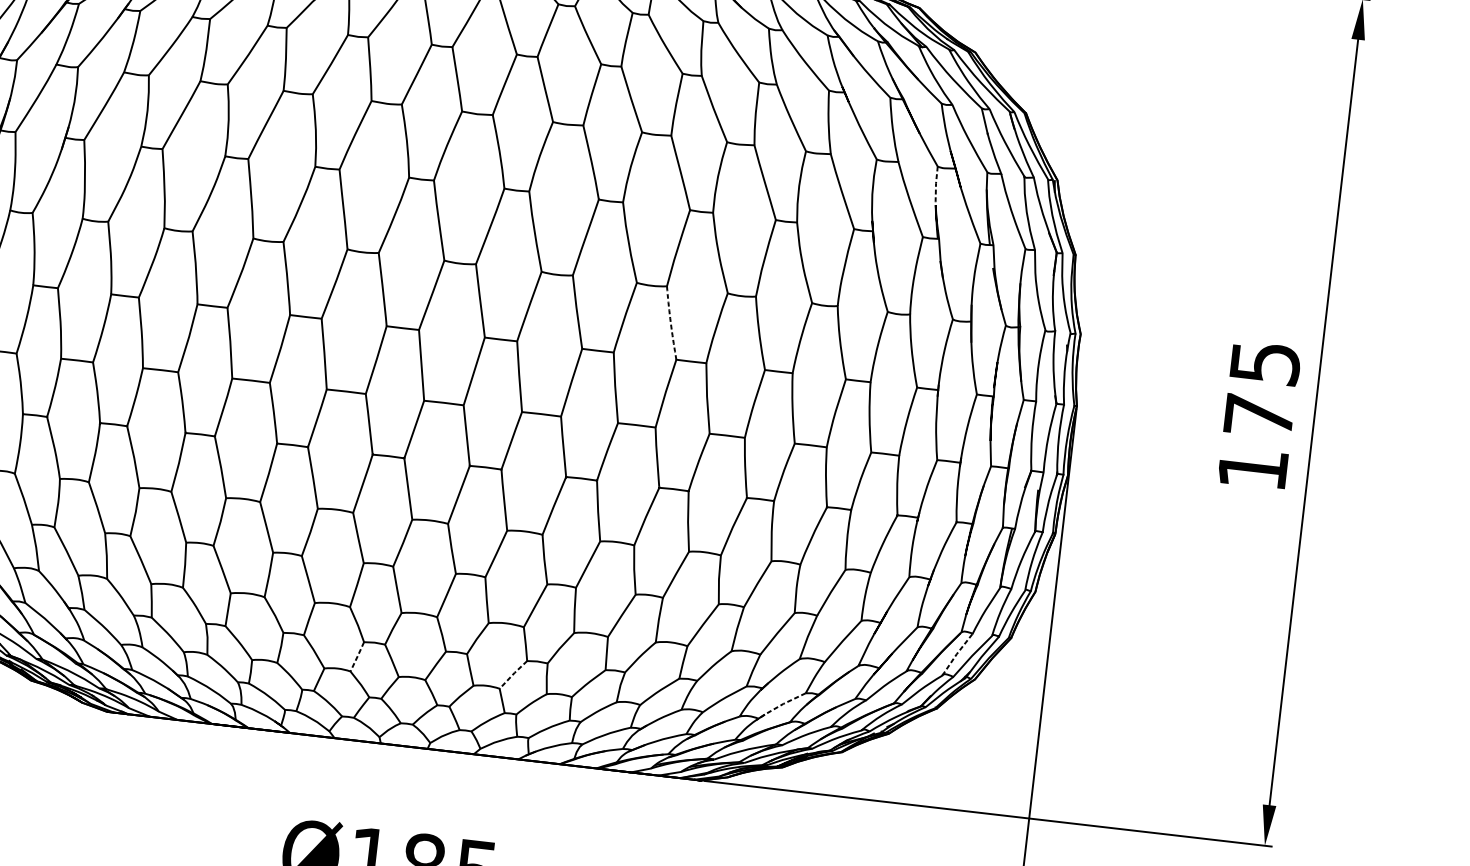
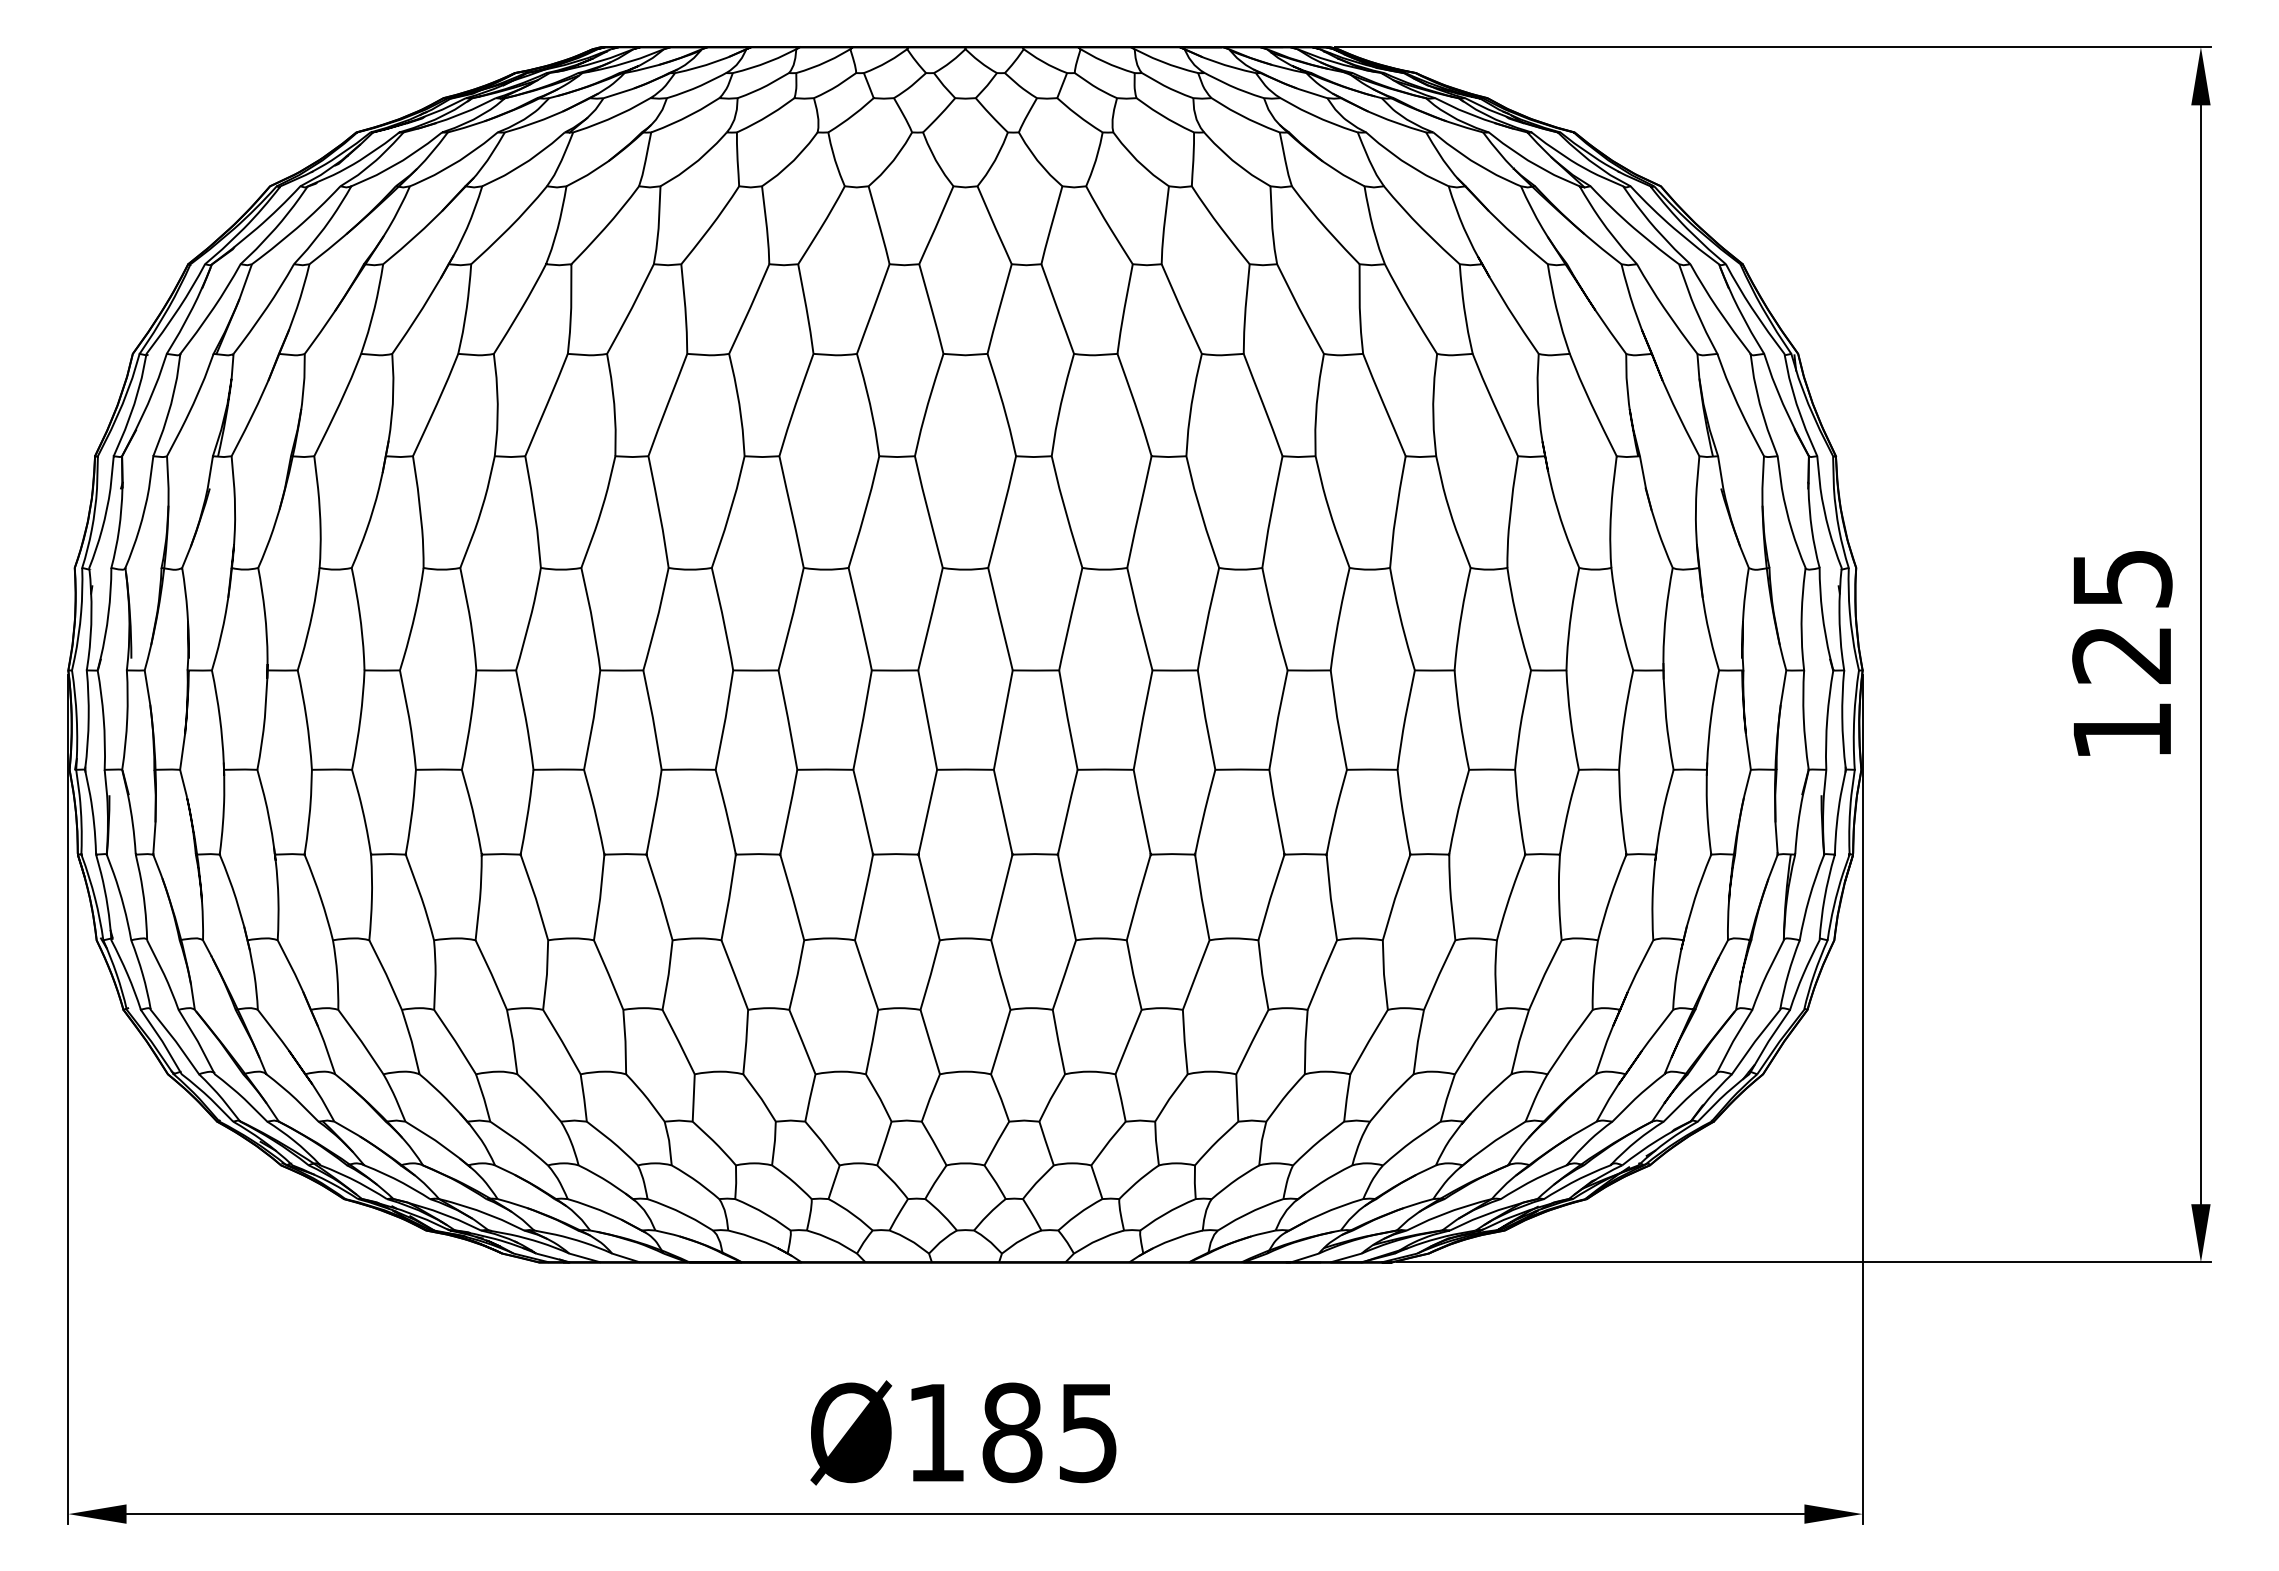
line: (935, 185) -> (1626, 381), dashed -> solid
line: (671, 323) -> (1274, 620), dashed -> solid
text: (1258, 416) -> (2121, 655), 175 -> 125
line: (957, 654) -> (1733, 1041), dashed -> solid
line: (357, 656) -> (884, 1143), dashed -> solid
line: (513, 674) -> (1108, 1142), dashed -> solid
line: (781, 705) -> (1492, 1142), dashed -> solid

